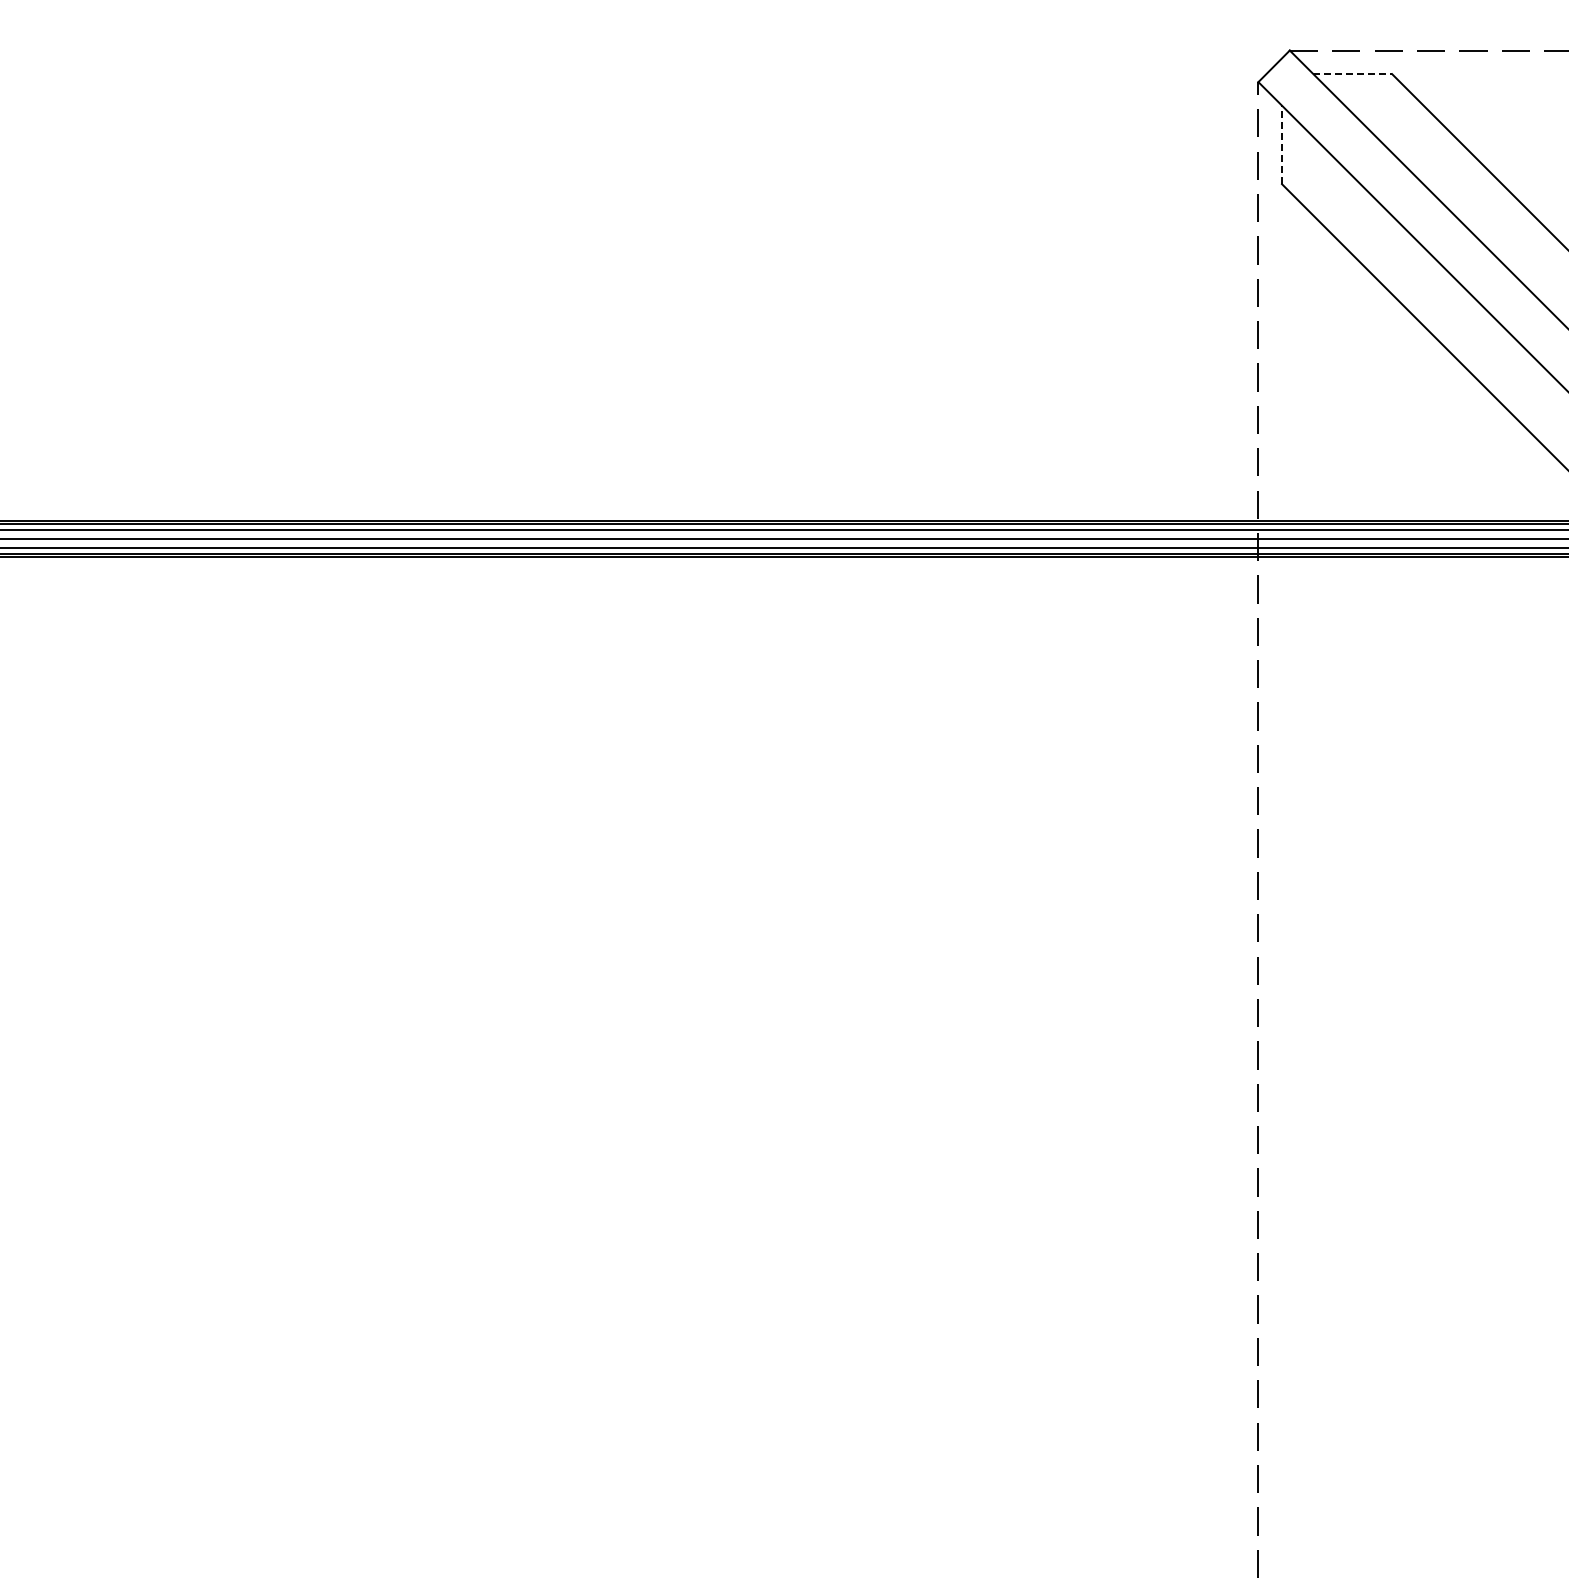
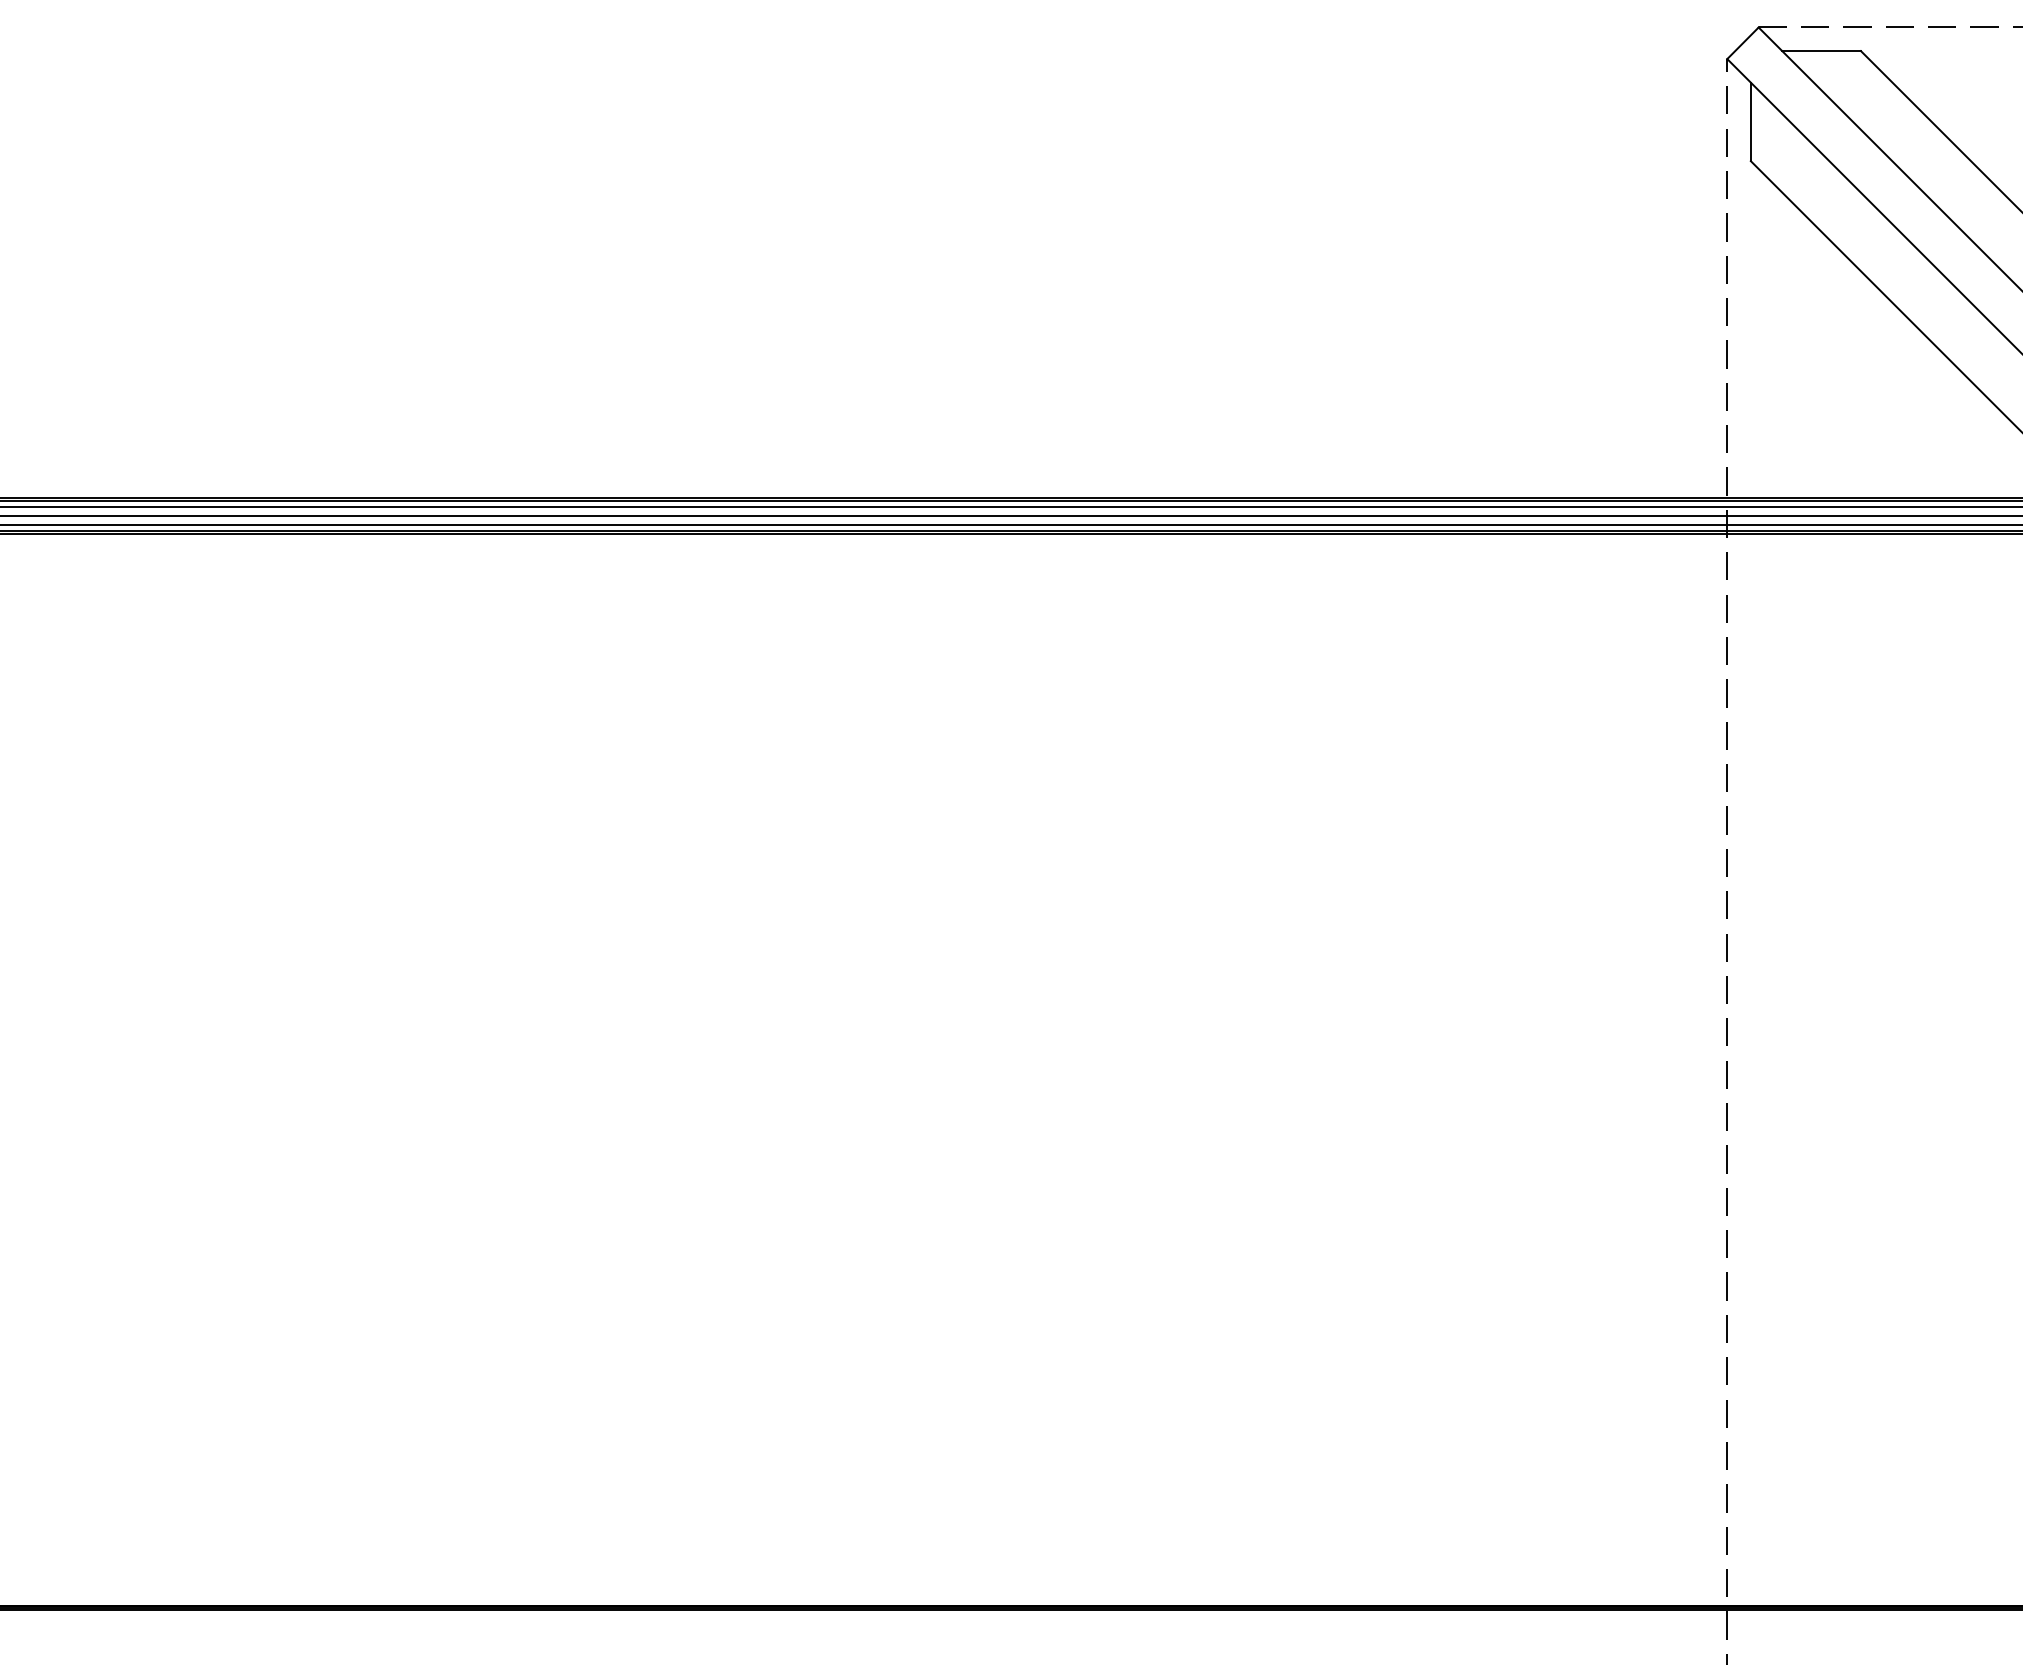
line: (1353, 74) -> (1822, 51), dashed -> solid
line: (1281, 144) -> (1750, 121), dashed -> solid

